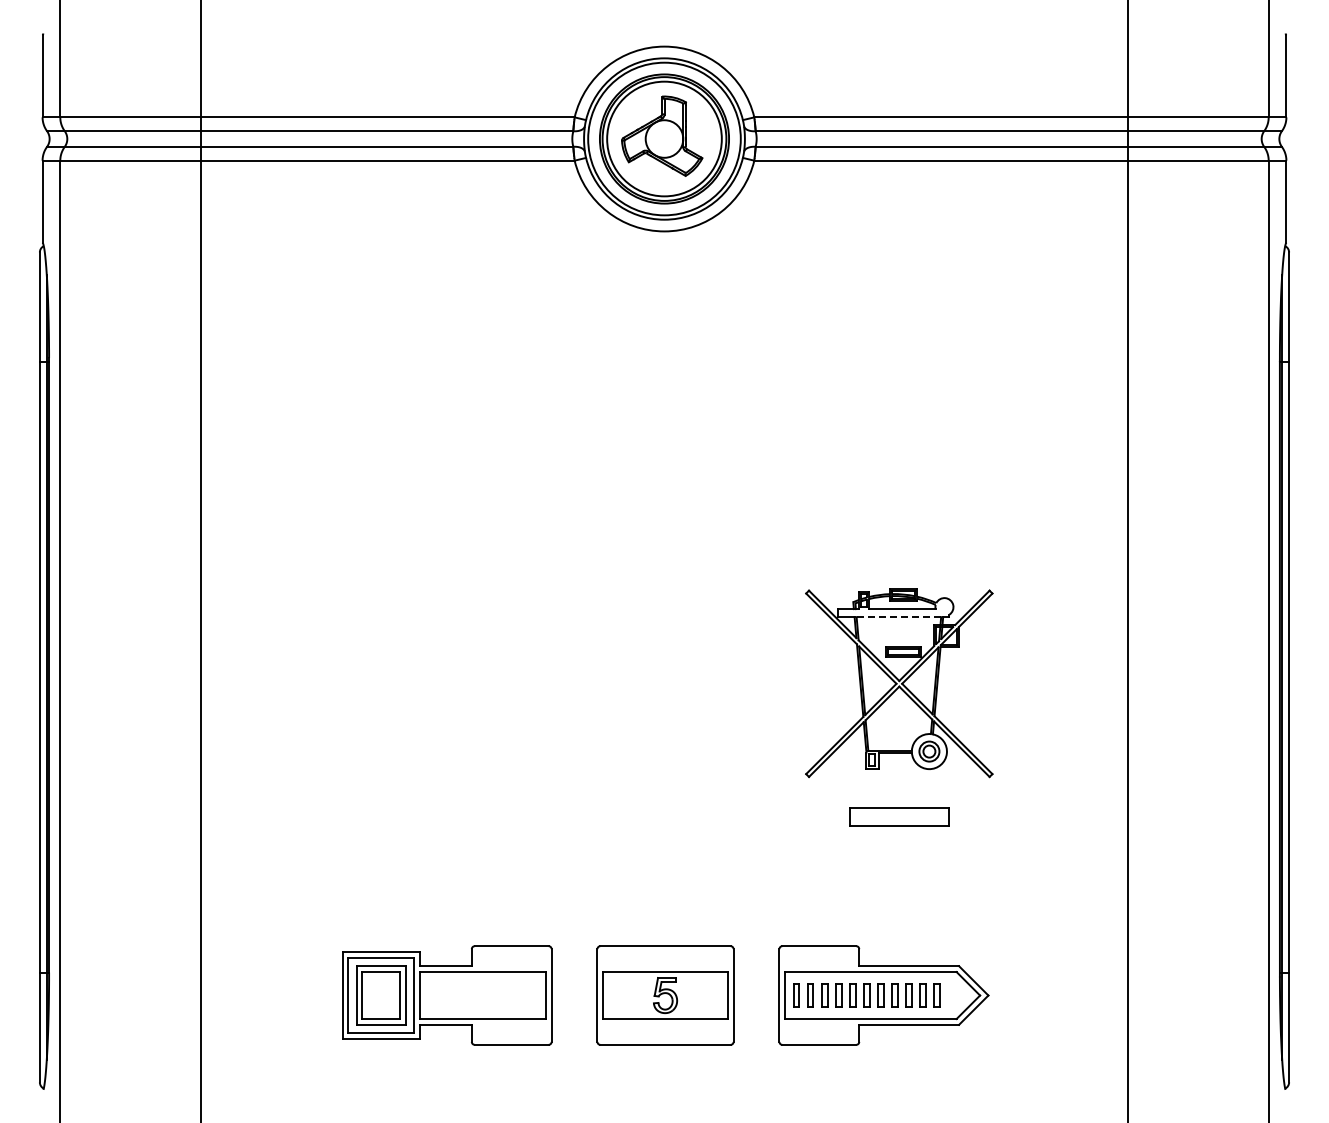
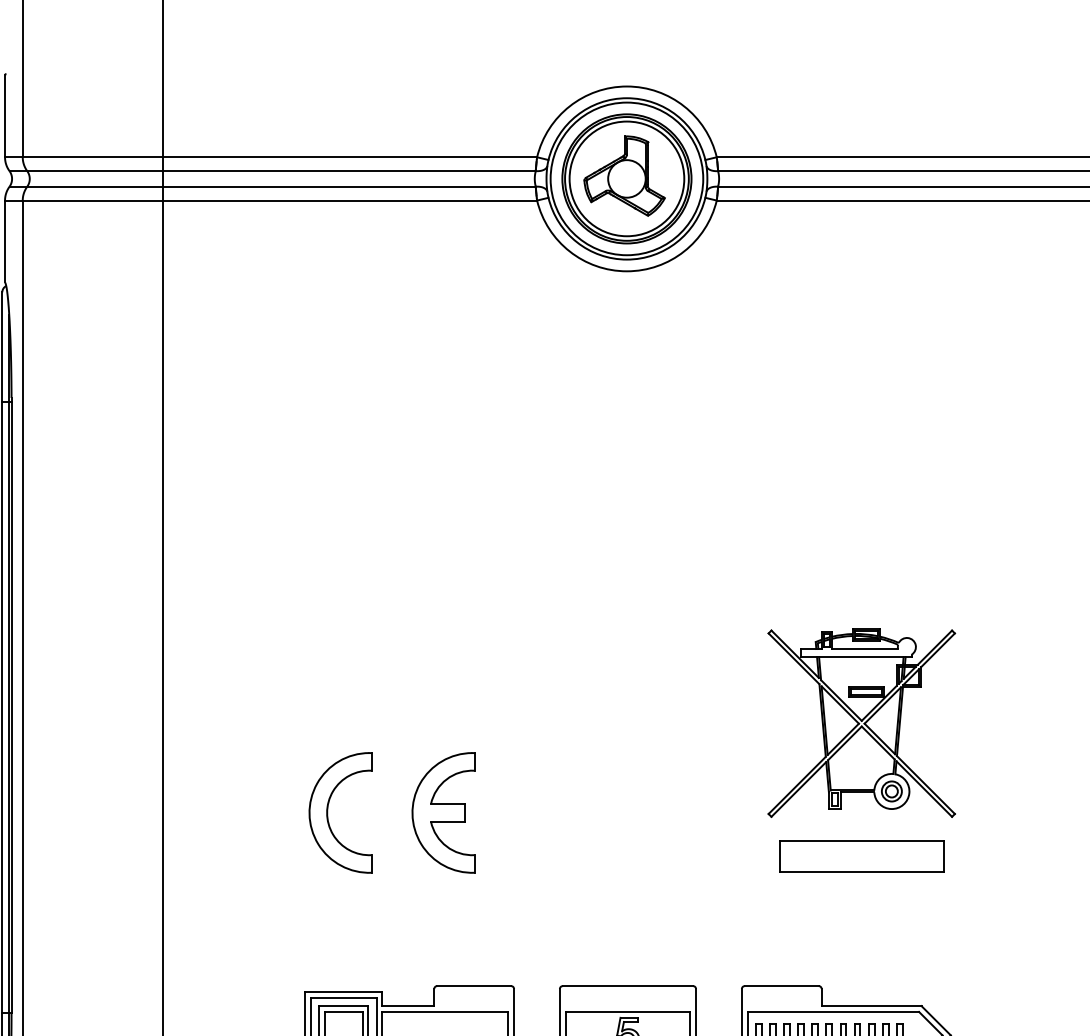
line: (898, 617) -> (860, 657), dashed -> solid
part: (365, 772) -> (327, 812), added
part: (481, 772) -> (443, 812), added
part: (899, 816) -> (861, 856), size x1.67

